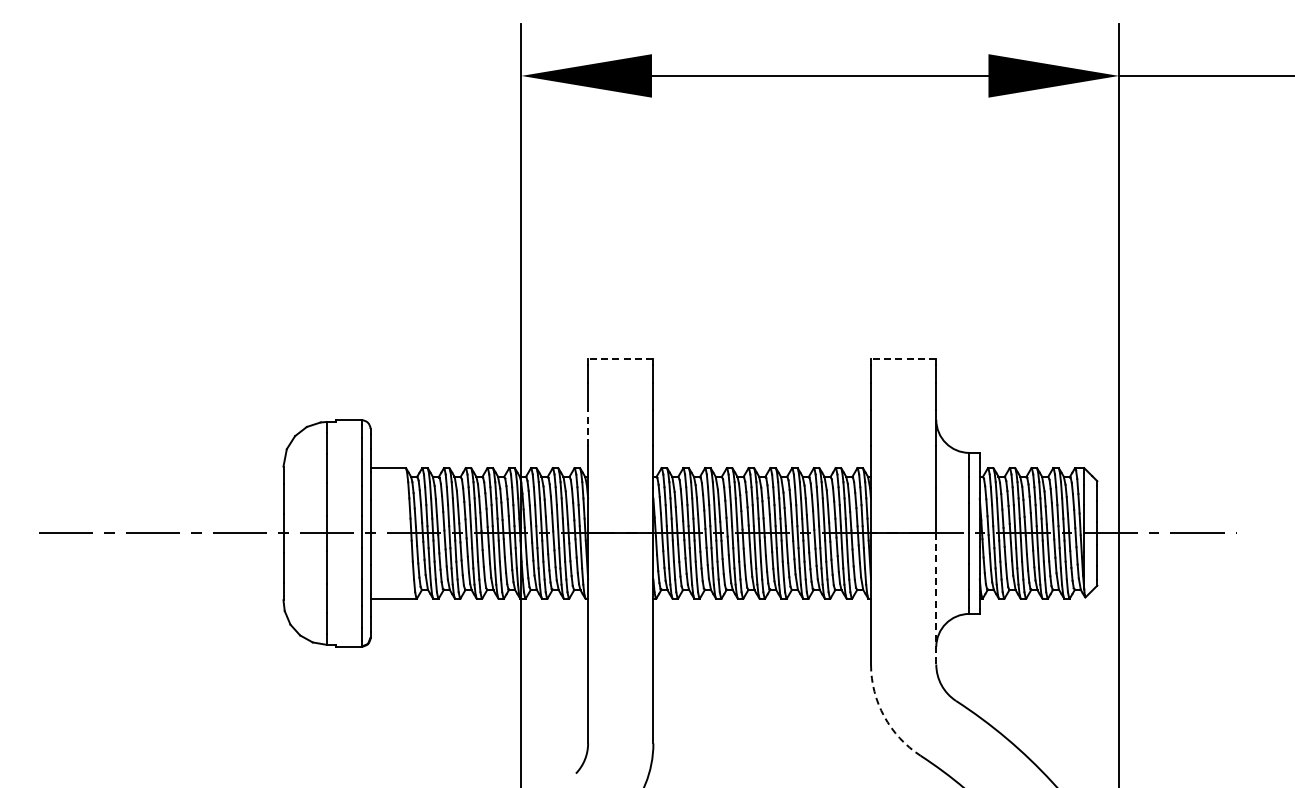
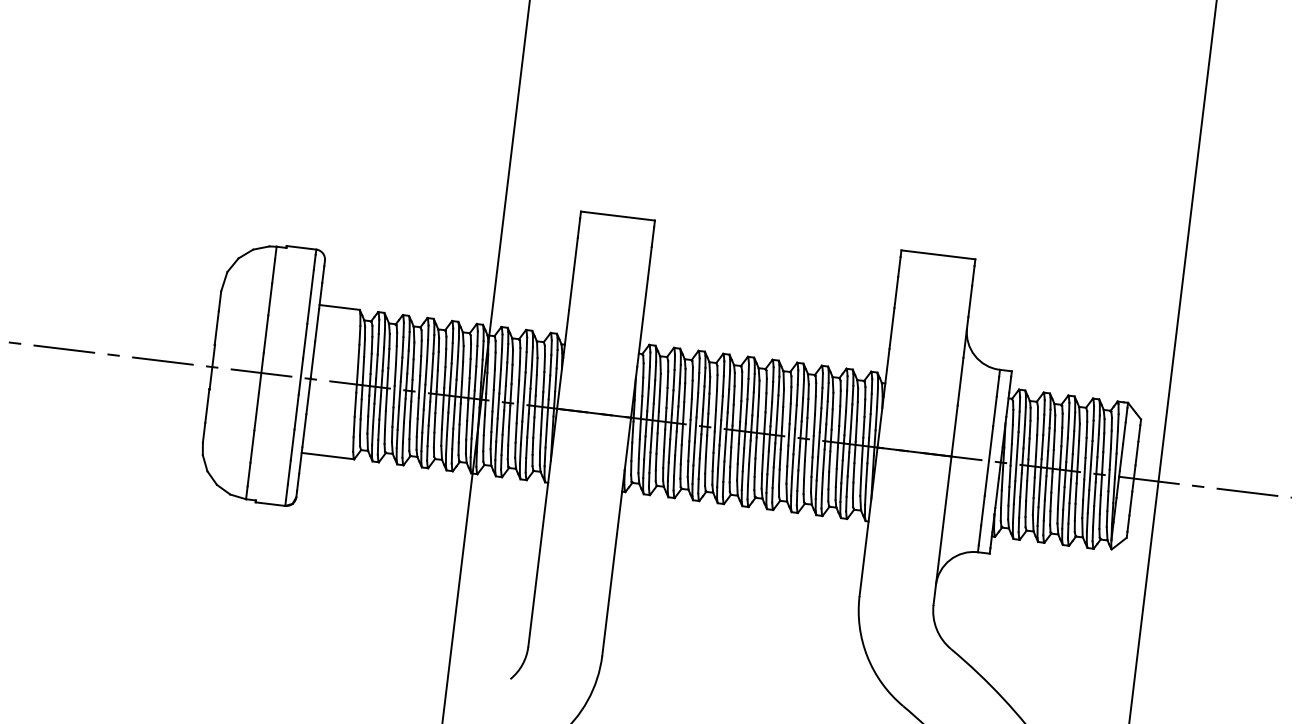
line: (620, 359) -> (617, 216), dashed -> solid
line: (903, 359) -> (938, 255), dashed -> solid
line: (588, 427) -> (572, 288), dashed -> solid
line: (936, 598) -> (942, 530), dashed -> solid
arc: (884, 716) -> (867, 656), dashed -> solid

